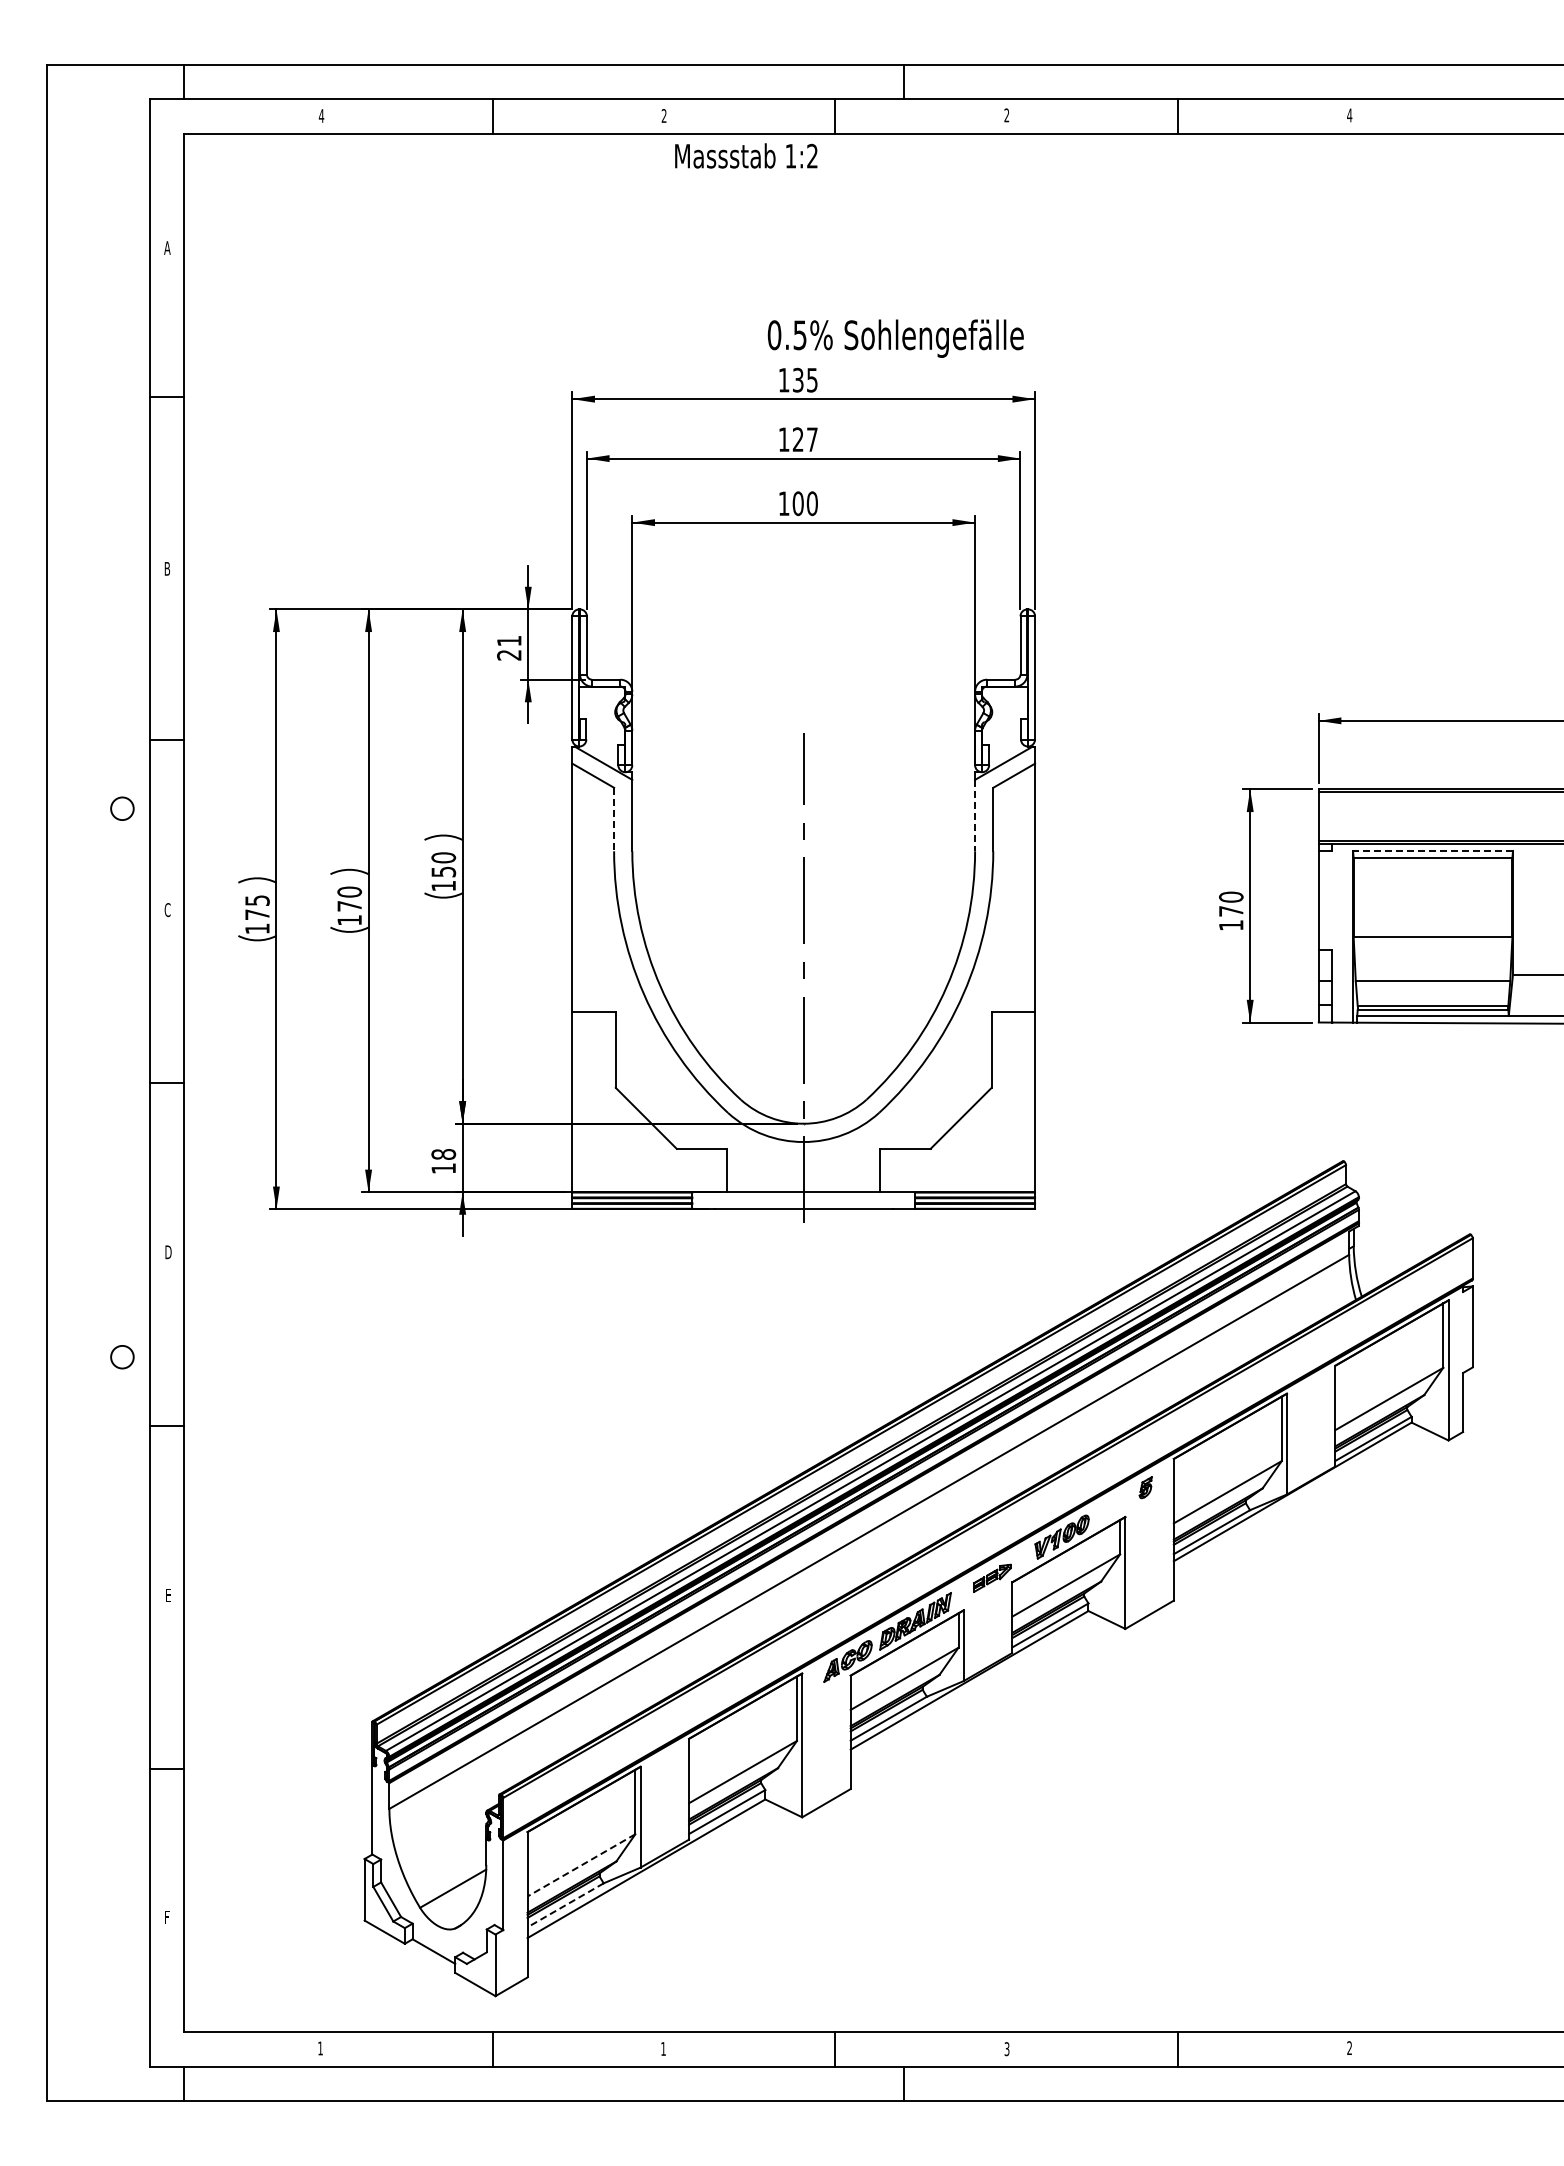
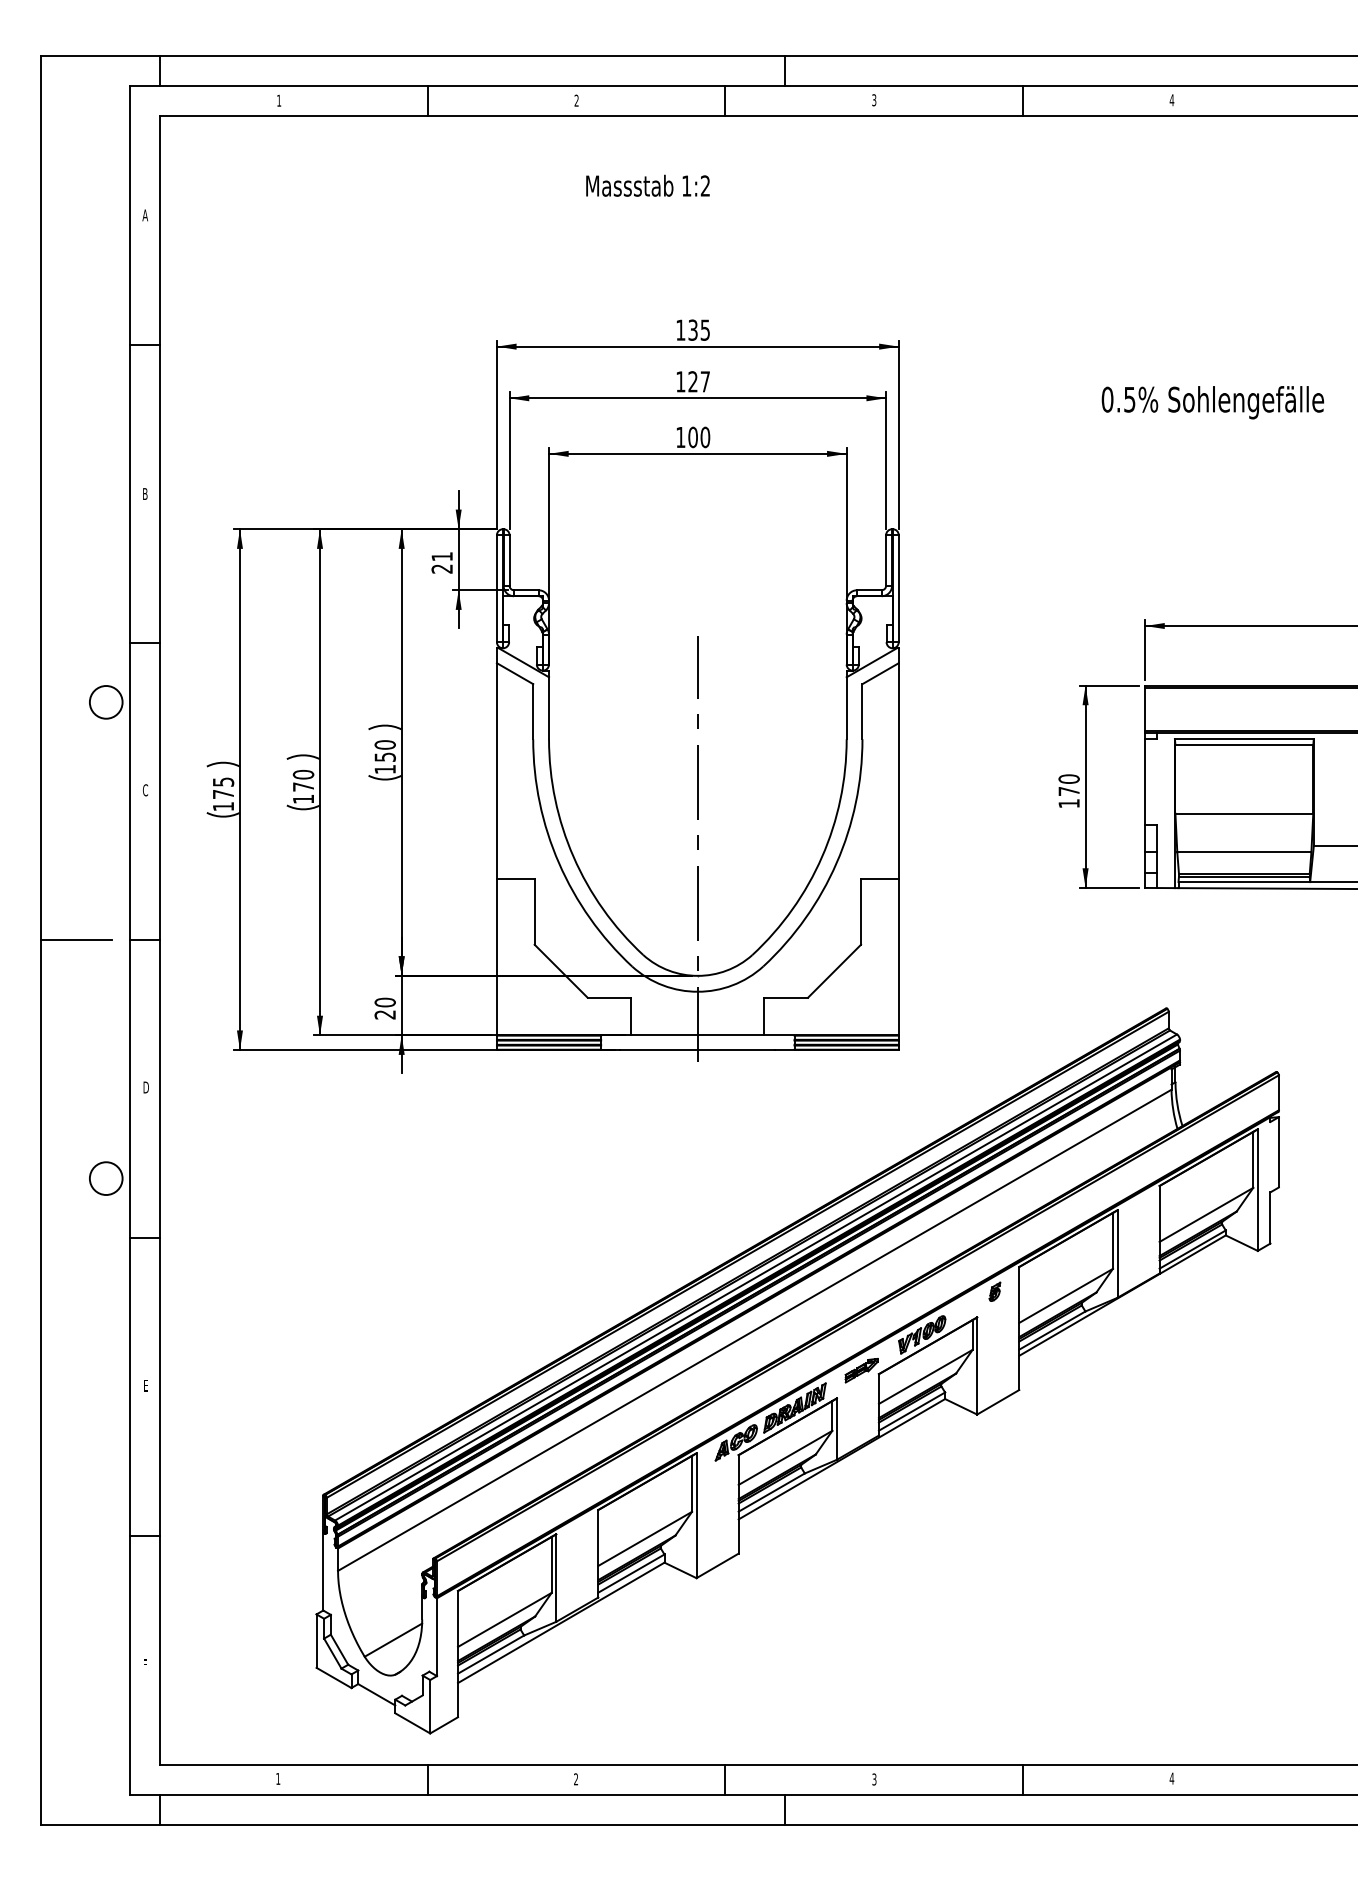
text: (321, 115) -> (279, 100), 4 -> 1
text: (1006, 115) -> (873, 100), 2 -> 3
text: (746, 155) -> (648, 185), moved
text: (895, 338) -> (1212, 402), moved
circle: (122, 808) -> (106, 702), size x1.67
line: (975, 815) -> (847, 708), dashed -> solid
line: (614, 819) -> (533, 711), dashed -> solid
line: (1433, 851) -> (1244, 739), dashed -> solid
line: (88, 1083) -> (76, 940), added
text: (443, 1161) -> (385, 1008), 18 -> 20
circle: (122, 1357) -> (106, 1178), size x1.67
line: (581, 1865) -> (504, 1620), dashed -> solid
line: (565, 1905) -> (490, 1654), dashed -> solid
text: (1349, 2047) -> (1171, 1778), 2 -> 4
text: (663, 2048) -> (576, 1778), 1 -> 2

